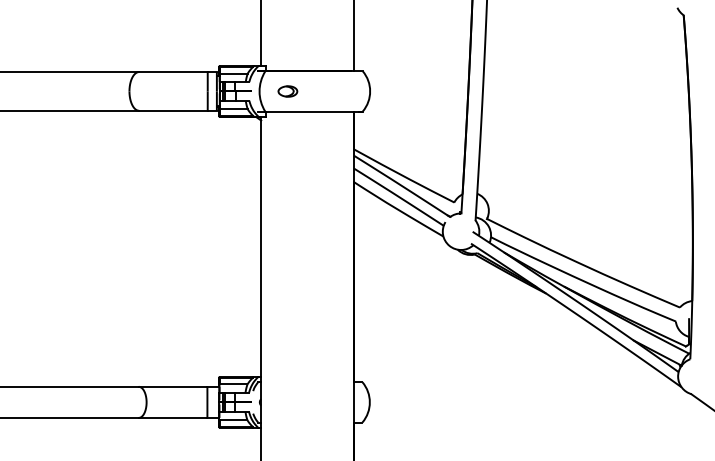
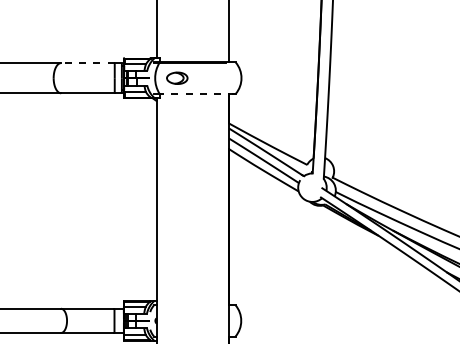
line: (172, 72) -> (87, 63), solid -> dashed
part: (287, 91) -> (176, 78), size x1.4
line: (313, 111) -> (197, 93), solid -> dashed

